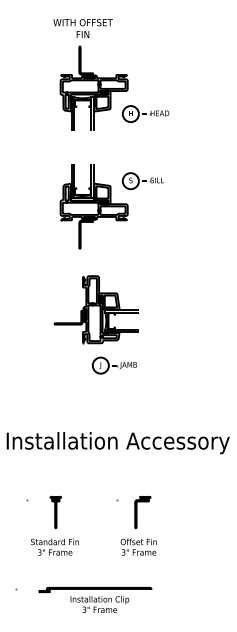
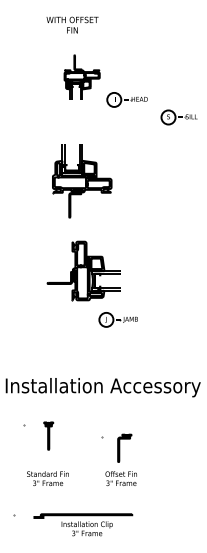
part: (93, 87) -> (81, 76), size x0.6
part: (142, 181) -> (178, 117), moved
part: (113, 365) -> (117, 319), moved
part: (54, 512) -> (47, 436), moved

